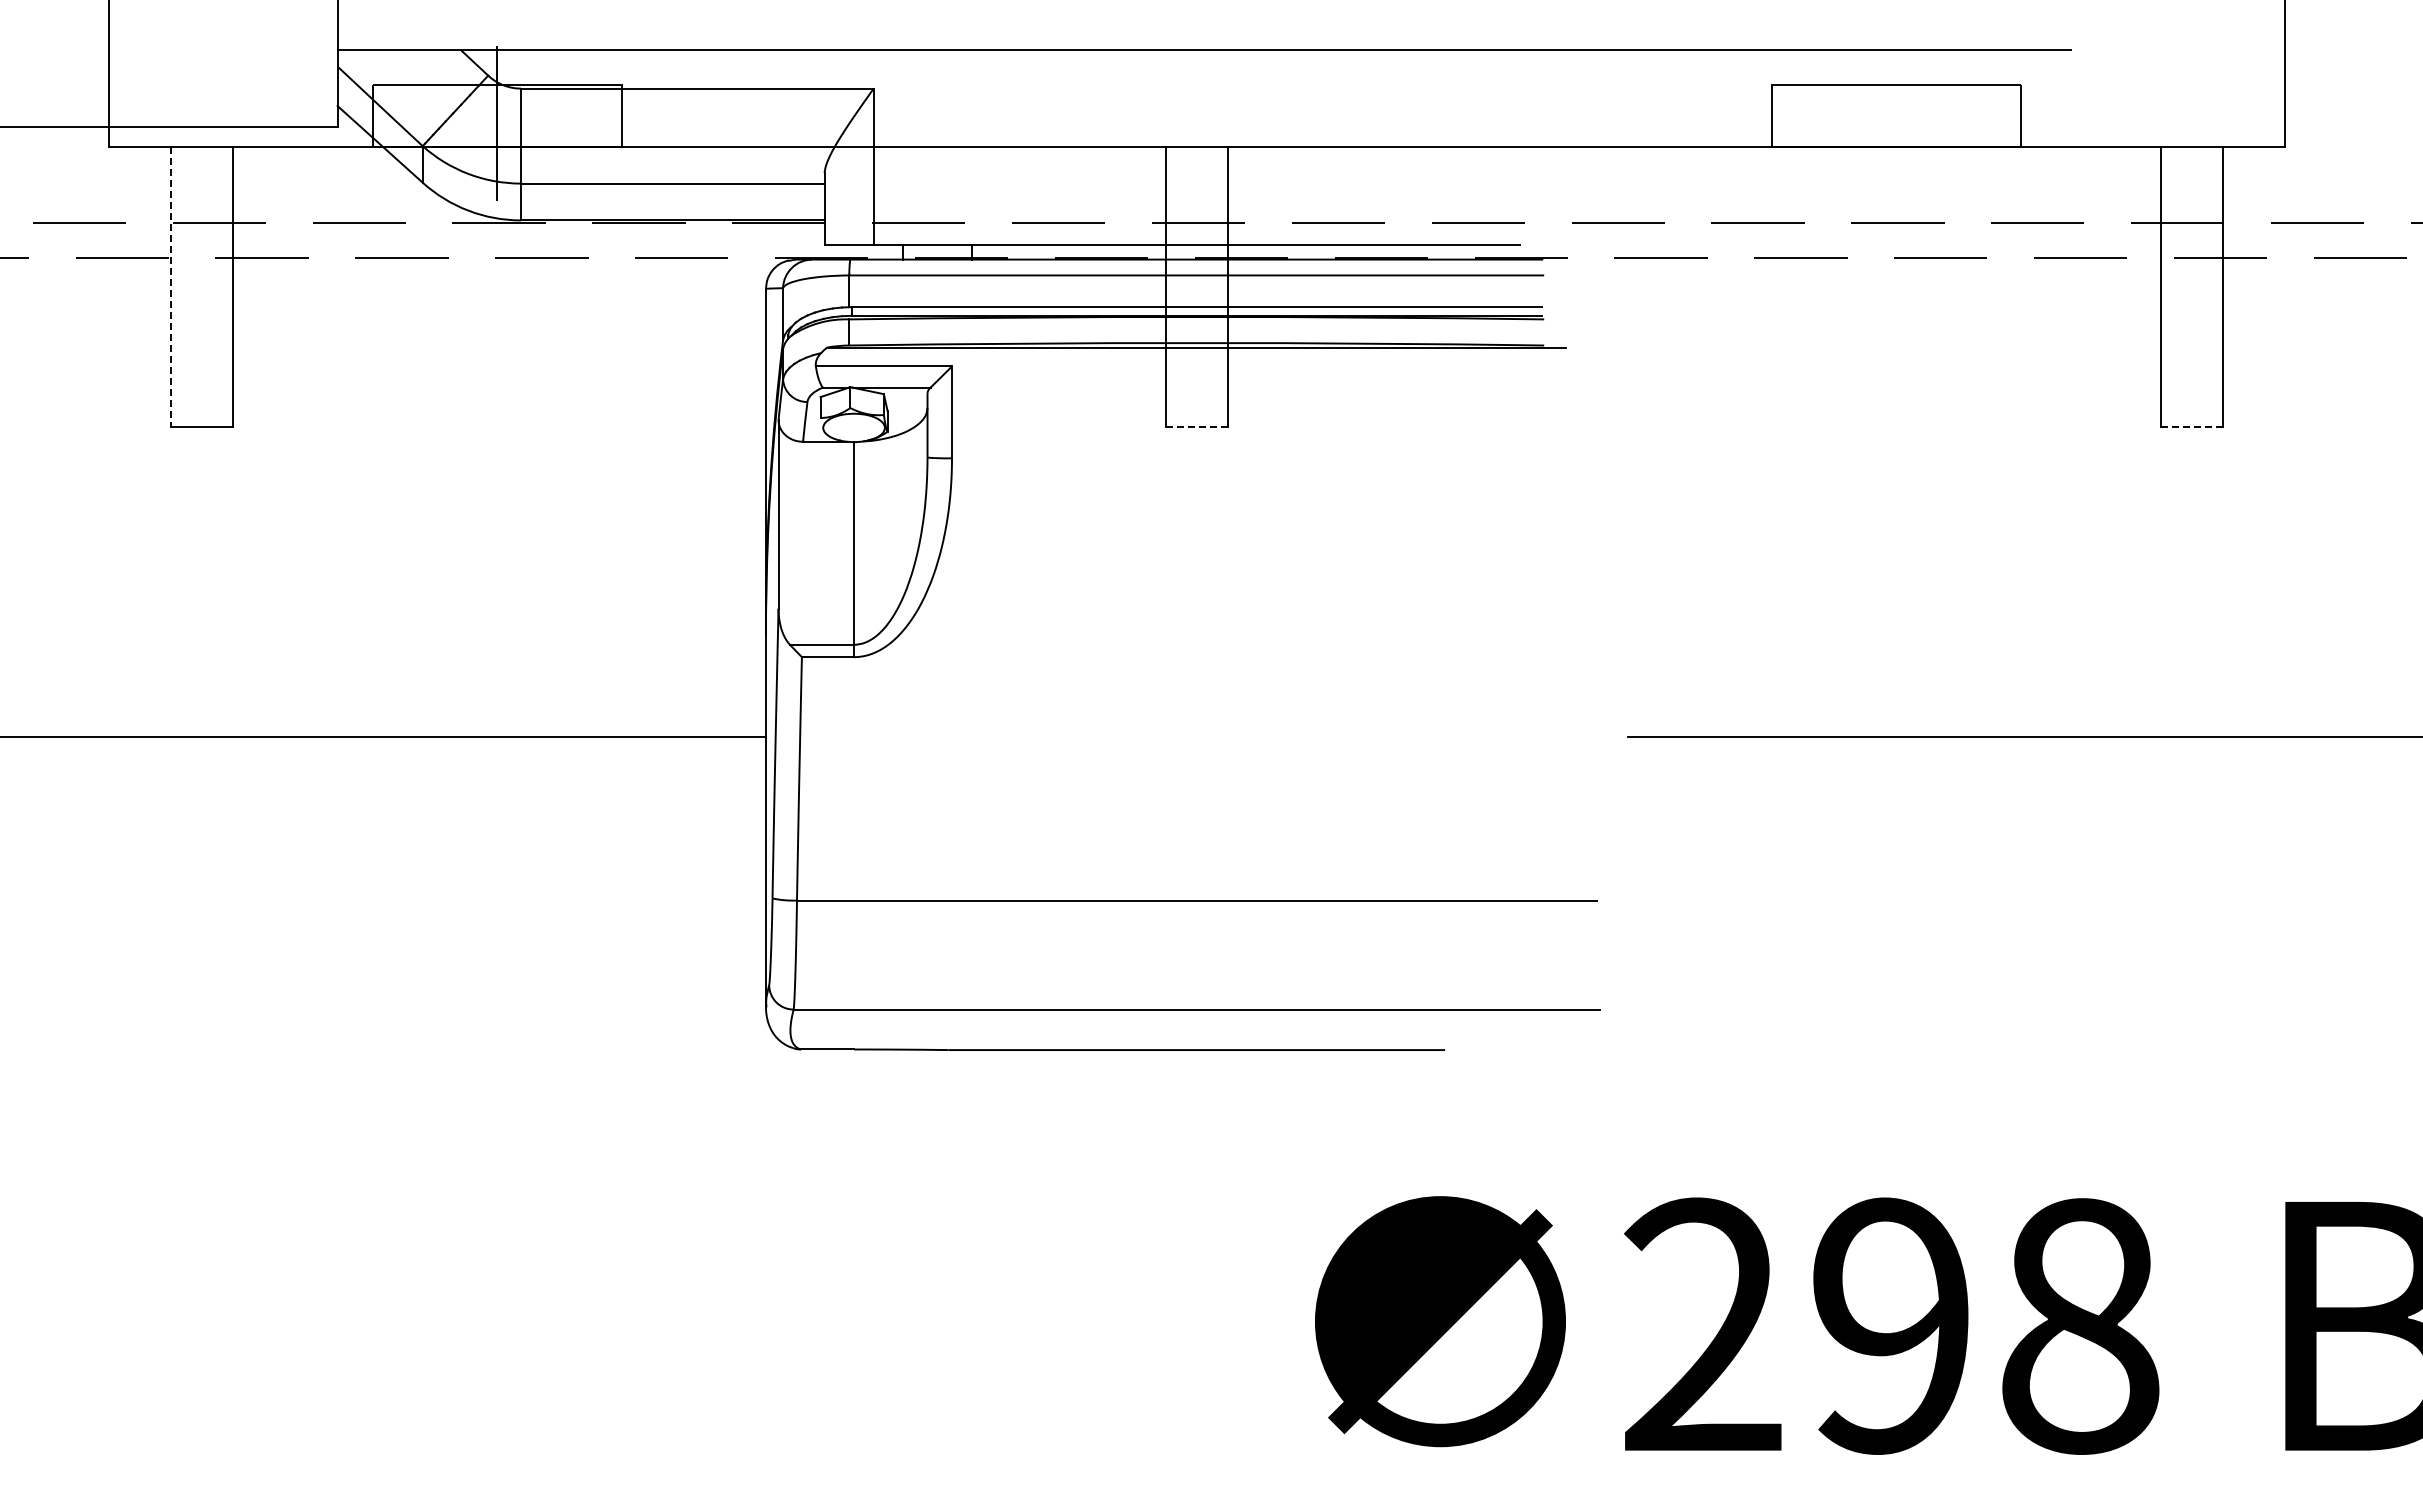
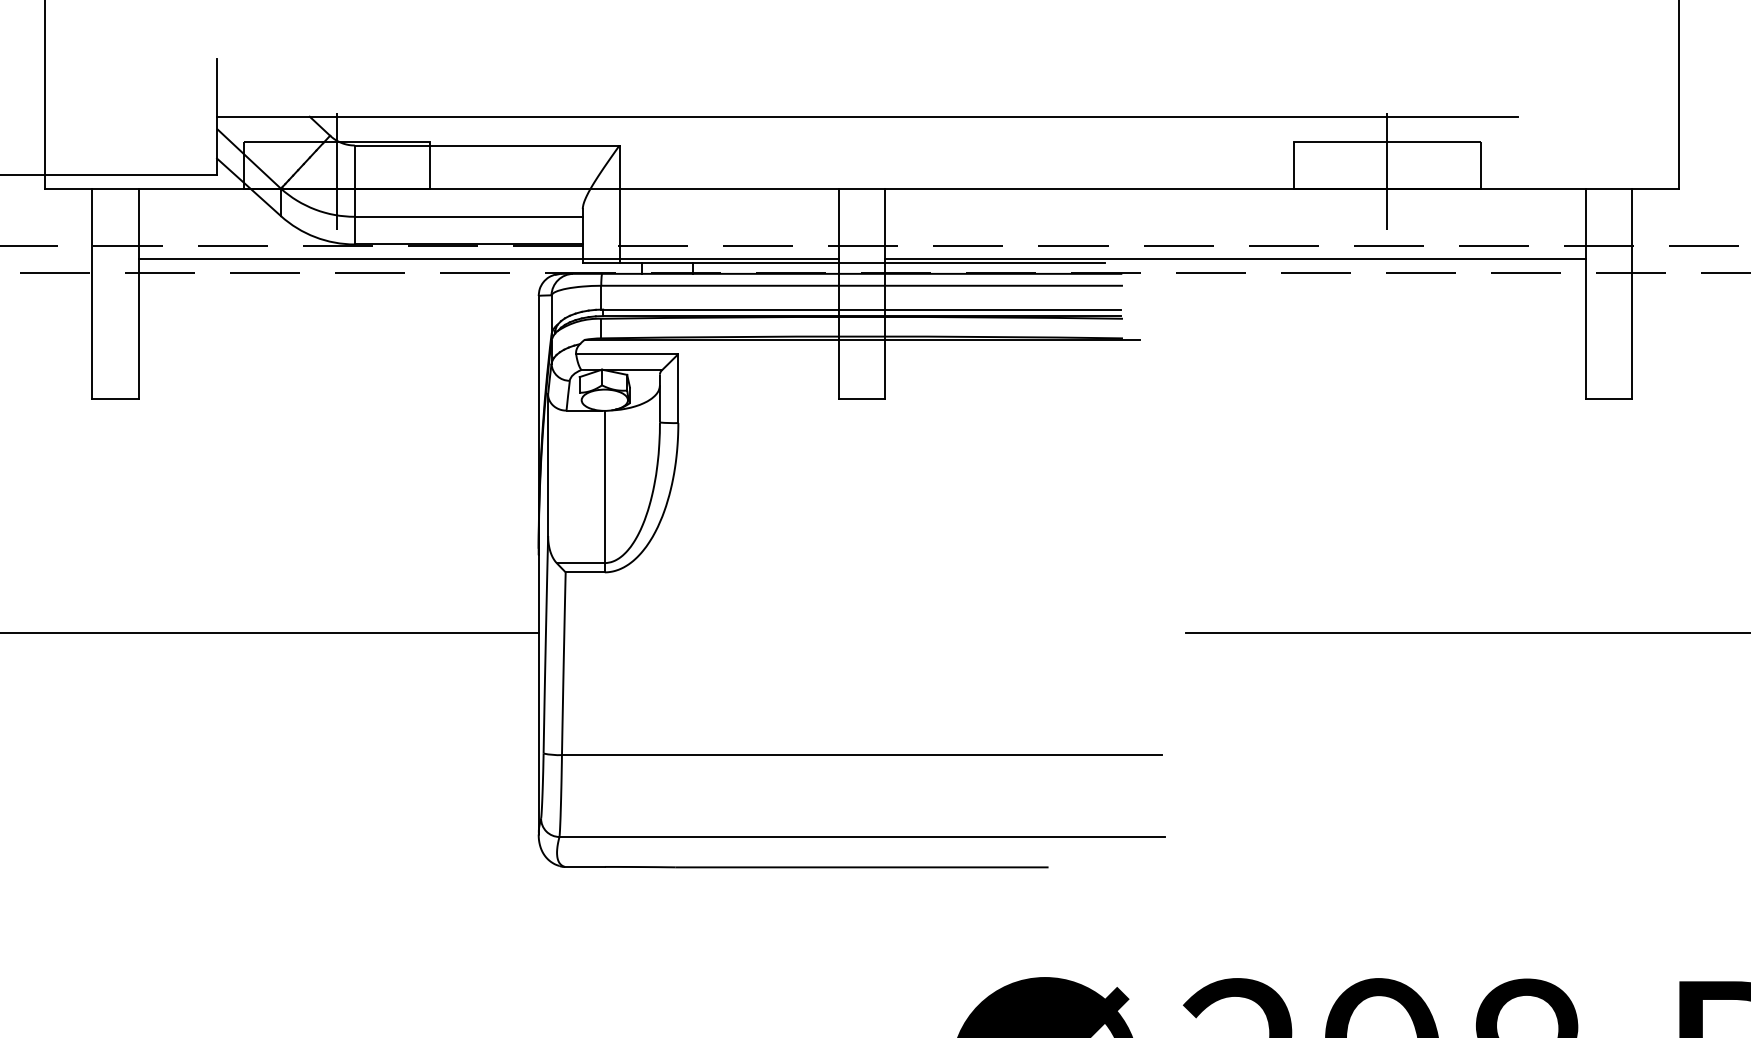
line: (1896, 129) -> (1387, 176), added
line: (699, 240) -> (488, 259), added
line: (1693, 240) -> (1235, 259), added
line: (170, 286) -> (91, 294), dashed -> solid
line: (1196, 426) -> (861, 399), dashed -> solid
line: (2191, 426) -> (1608, 399), dashed -> solid

